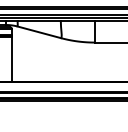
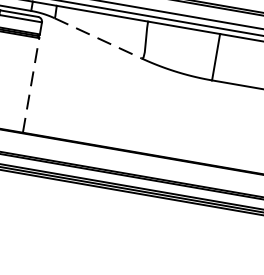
line: (39, 32) -> (98, 38), solid -> dashed
line: (12, 58) -> (32, 83), solid -> dashed

